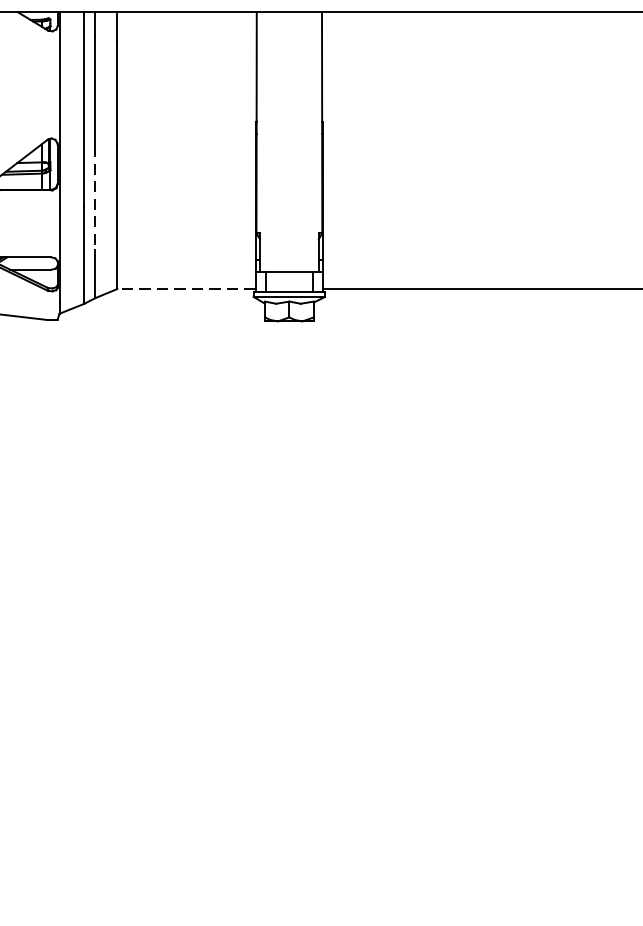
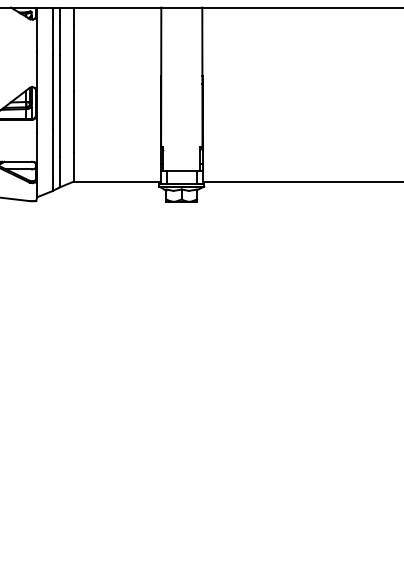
line: (94, 198) -> (59, 124), dashed -> solid
line: (185, 288) -> (116, 181), dashed -> solid

